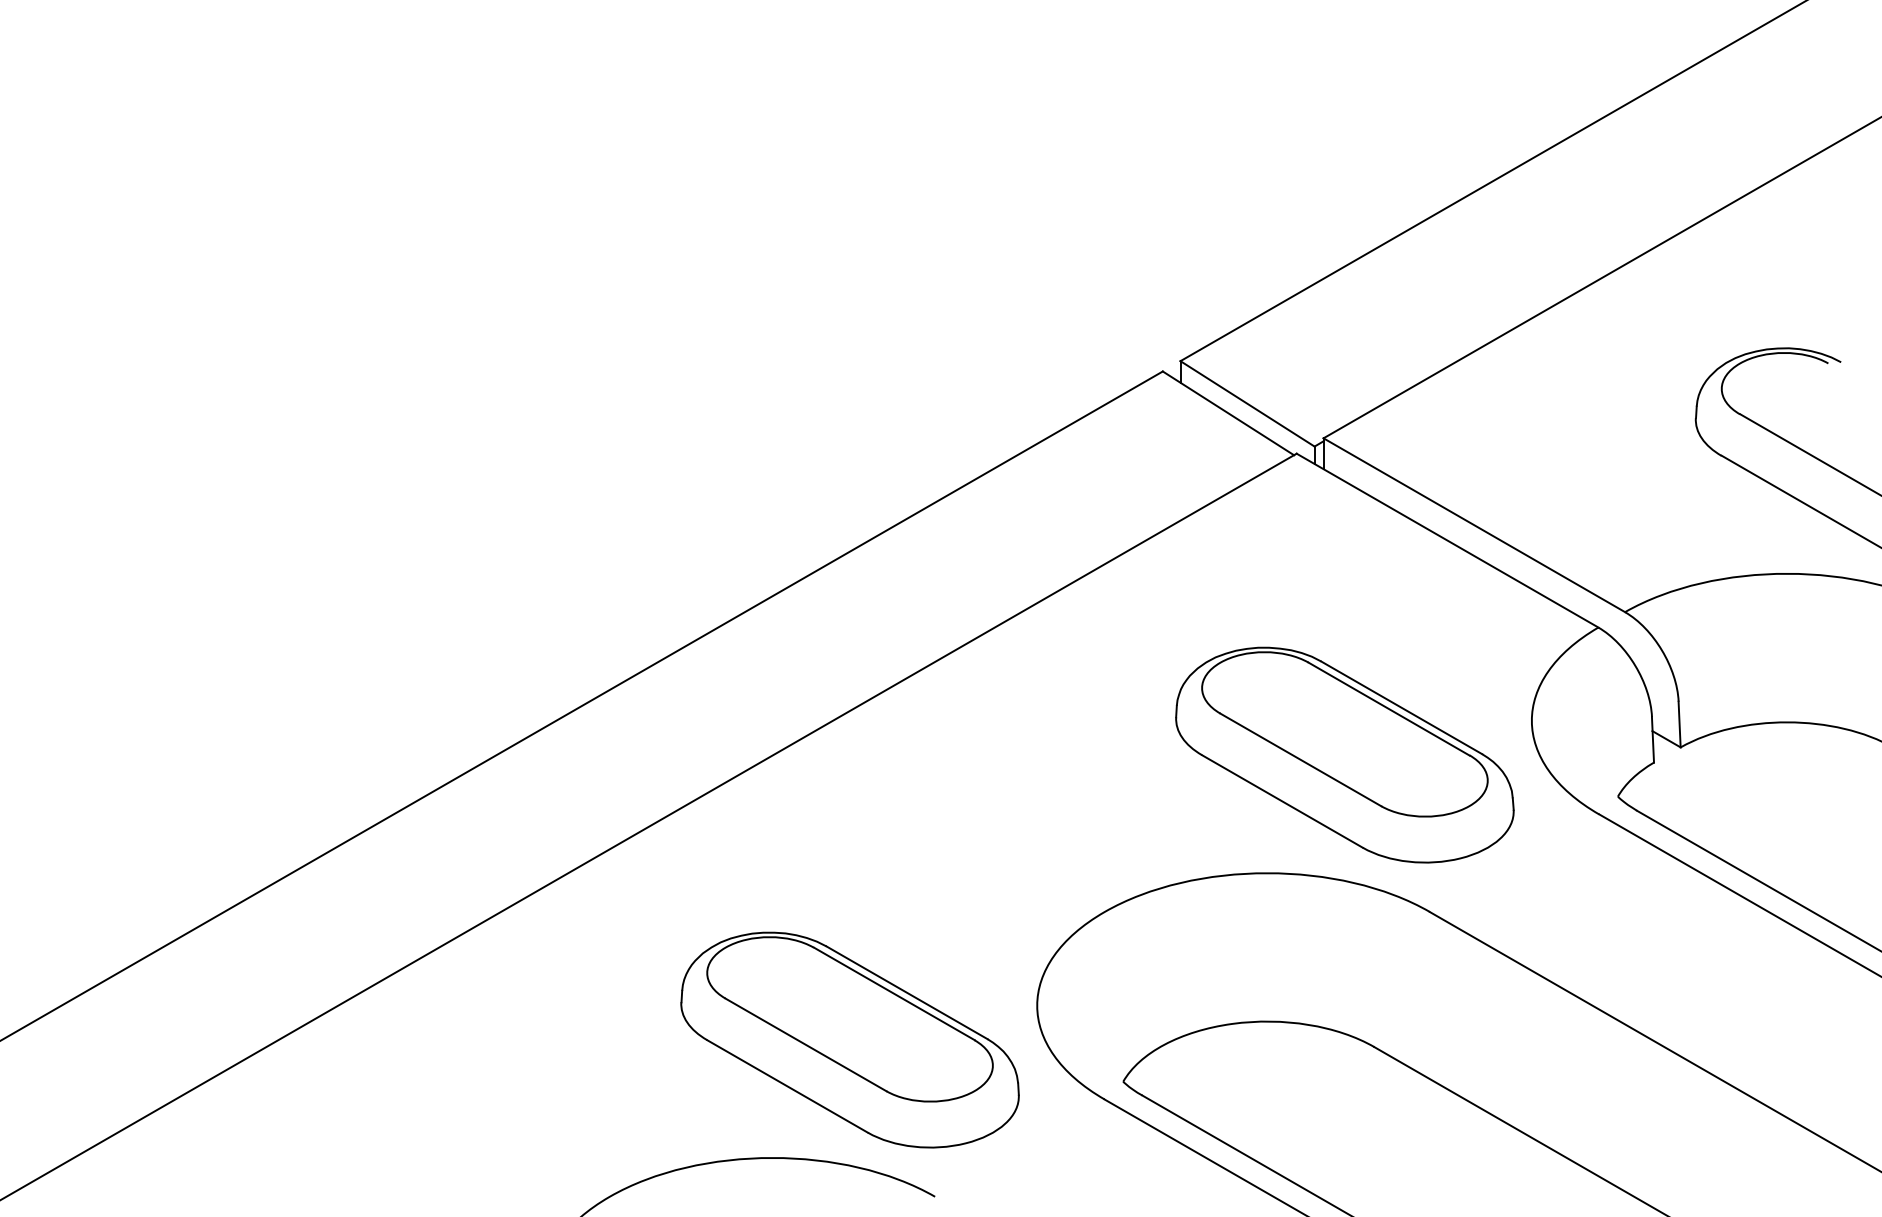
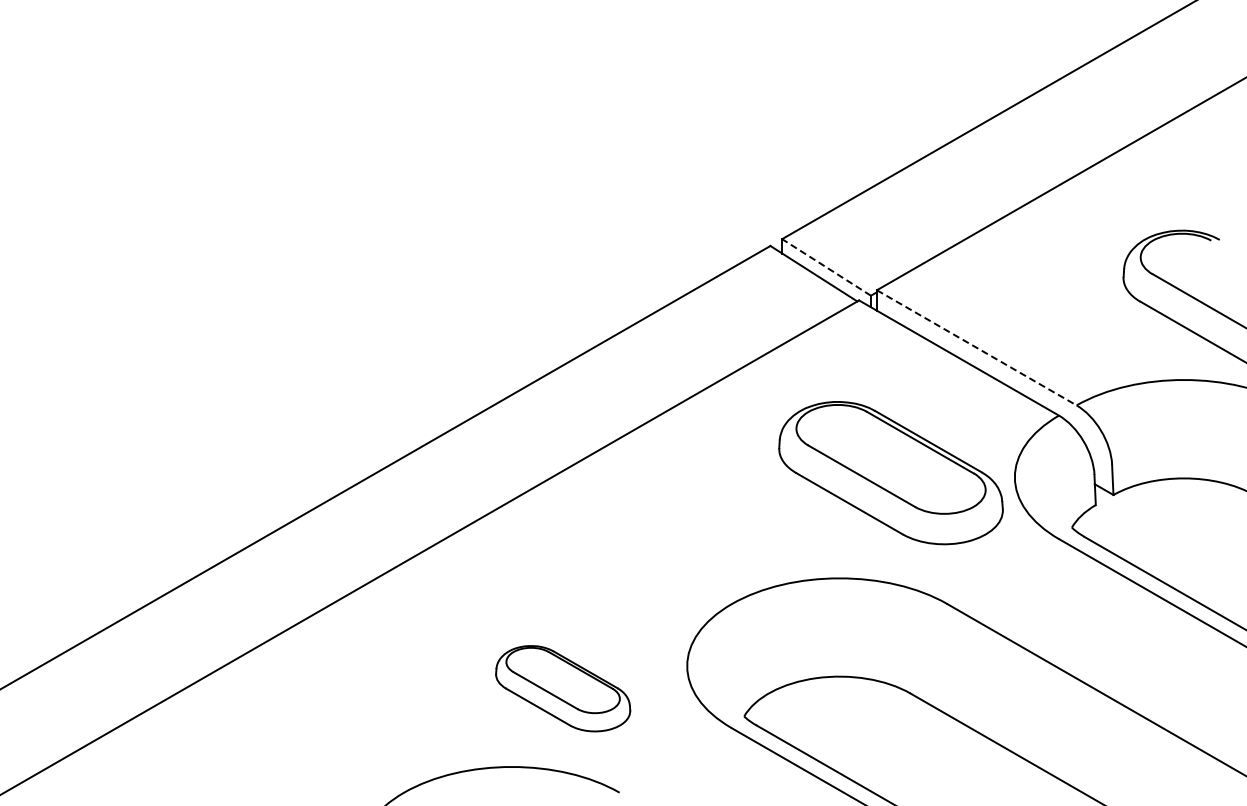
line: (1247, 403) -> (826, 267), solid -> dashed
line: (1475, 526) -> (977, 348), solid -> dashed
part: (1344, 755) -> (890, 473), moved
part: (848, 1039) -> (562, 688), size x0.6

